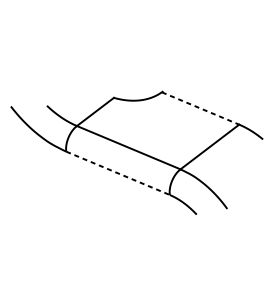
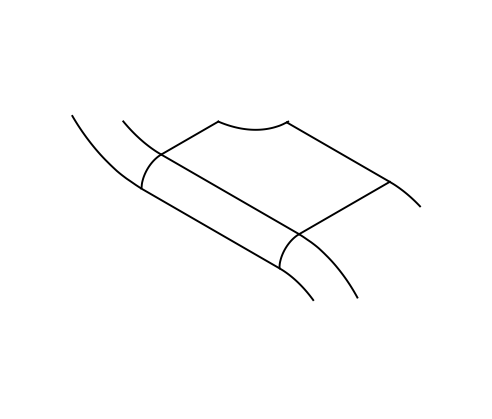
line: (200, 108) -> (338, 152), dashed -> solid
line: (118, 173) -> (210, 228), dashed -> solid

